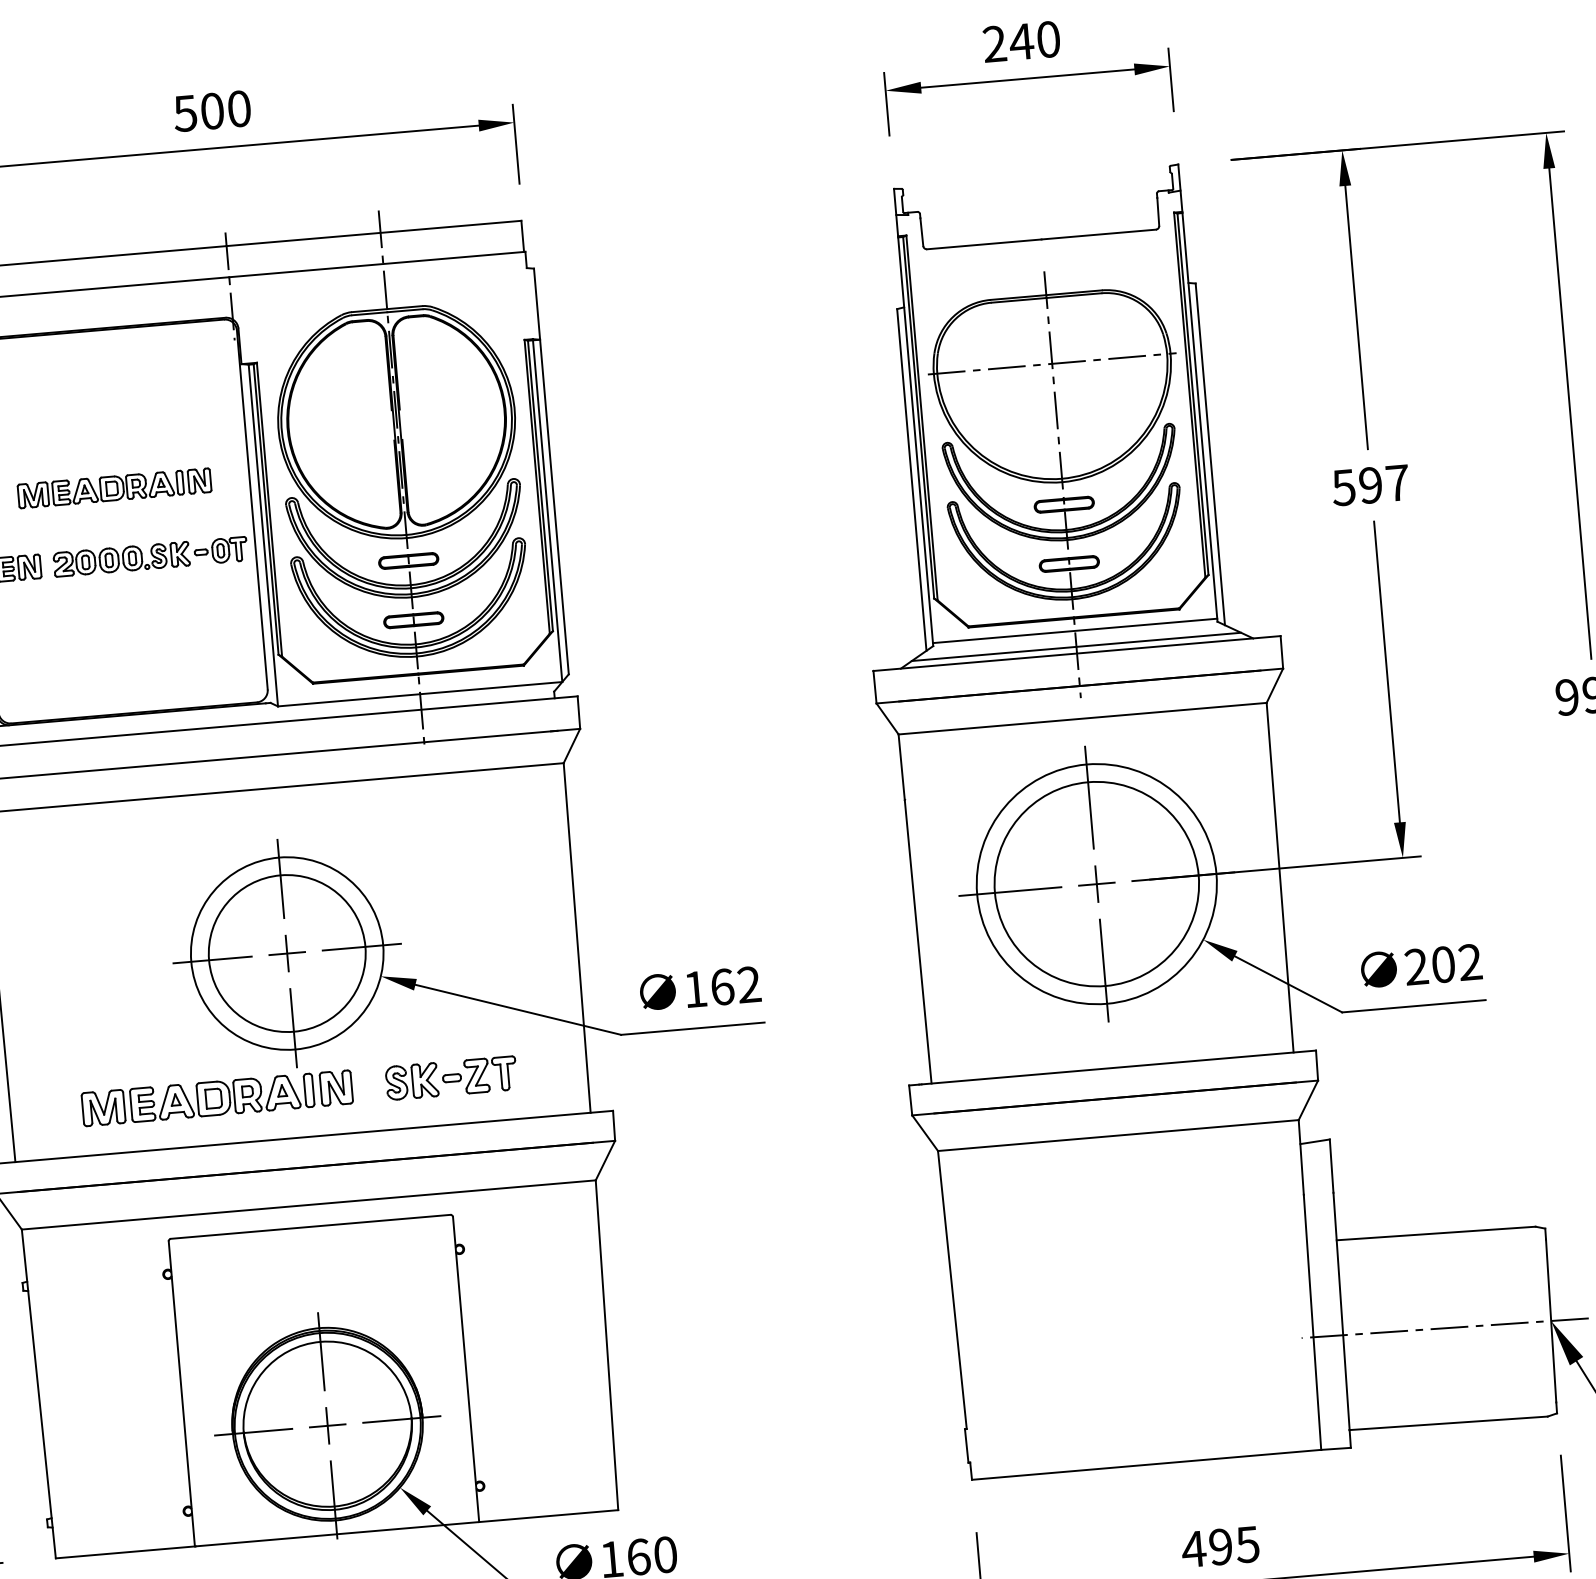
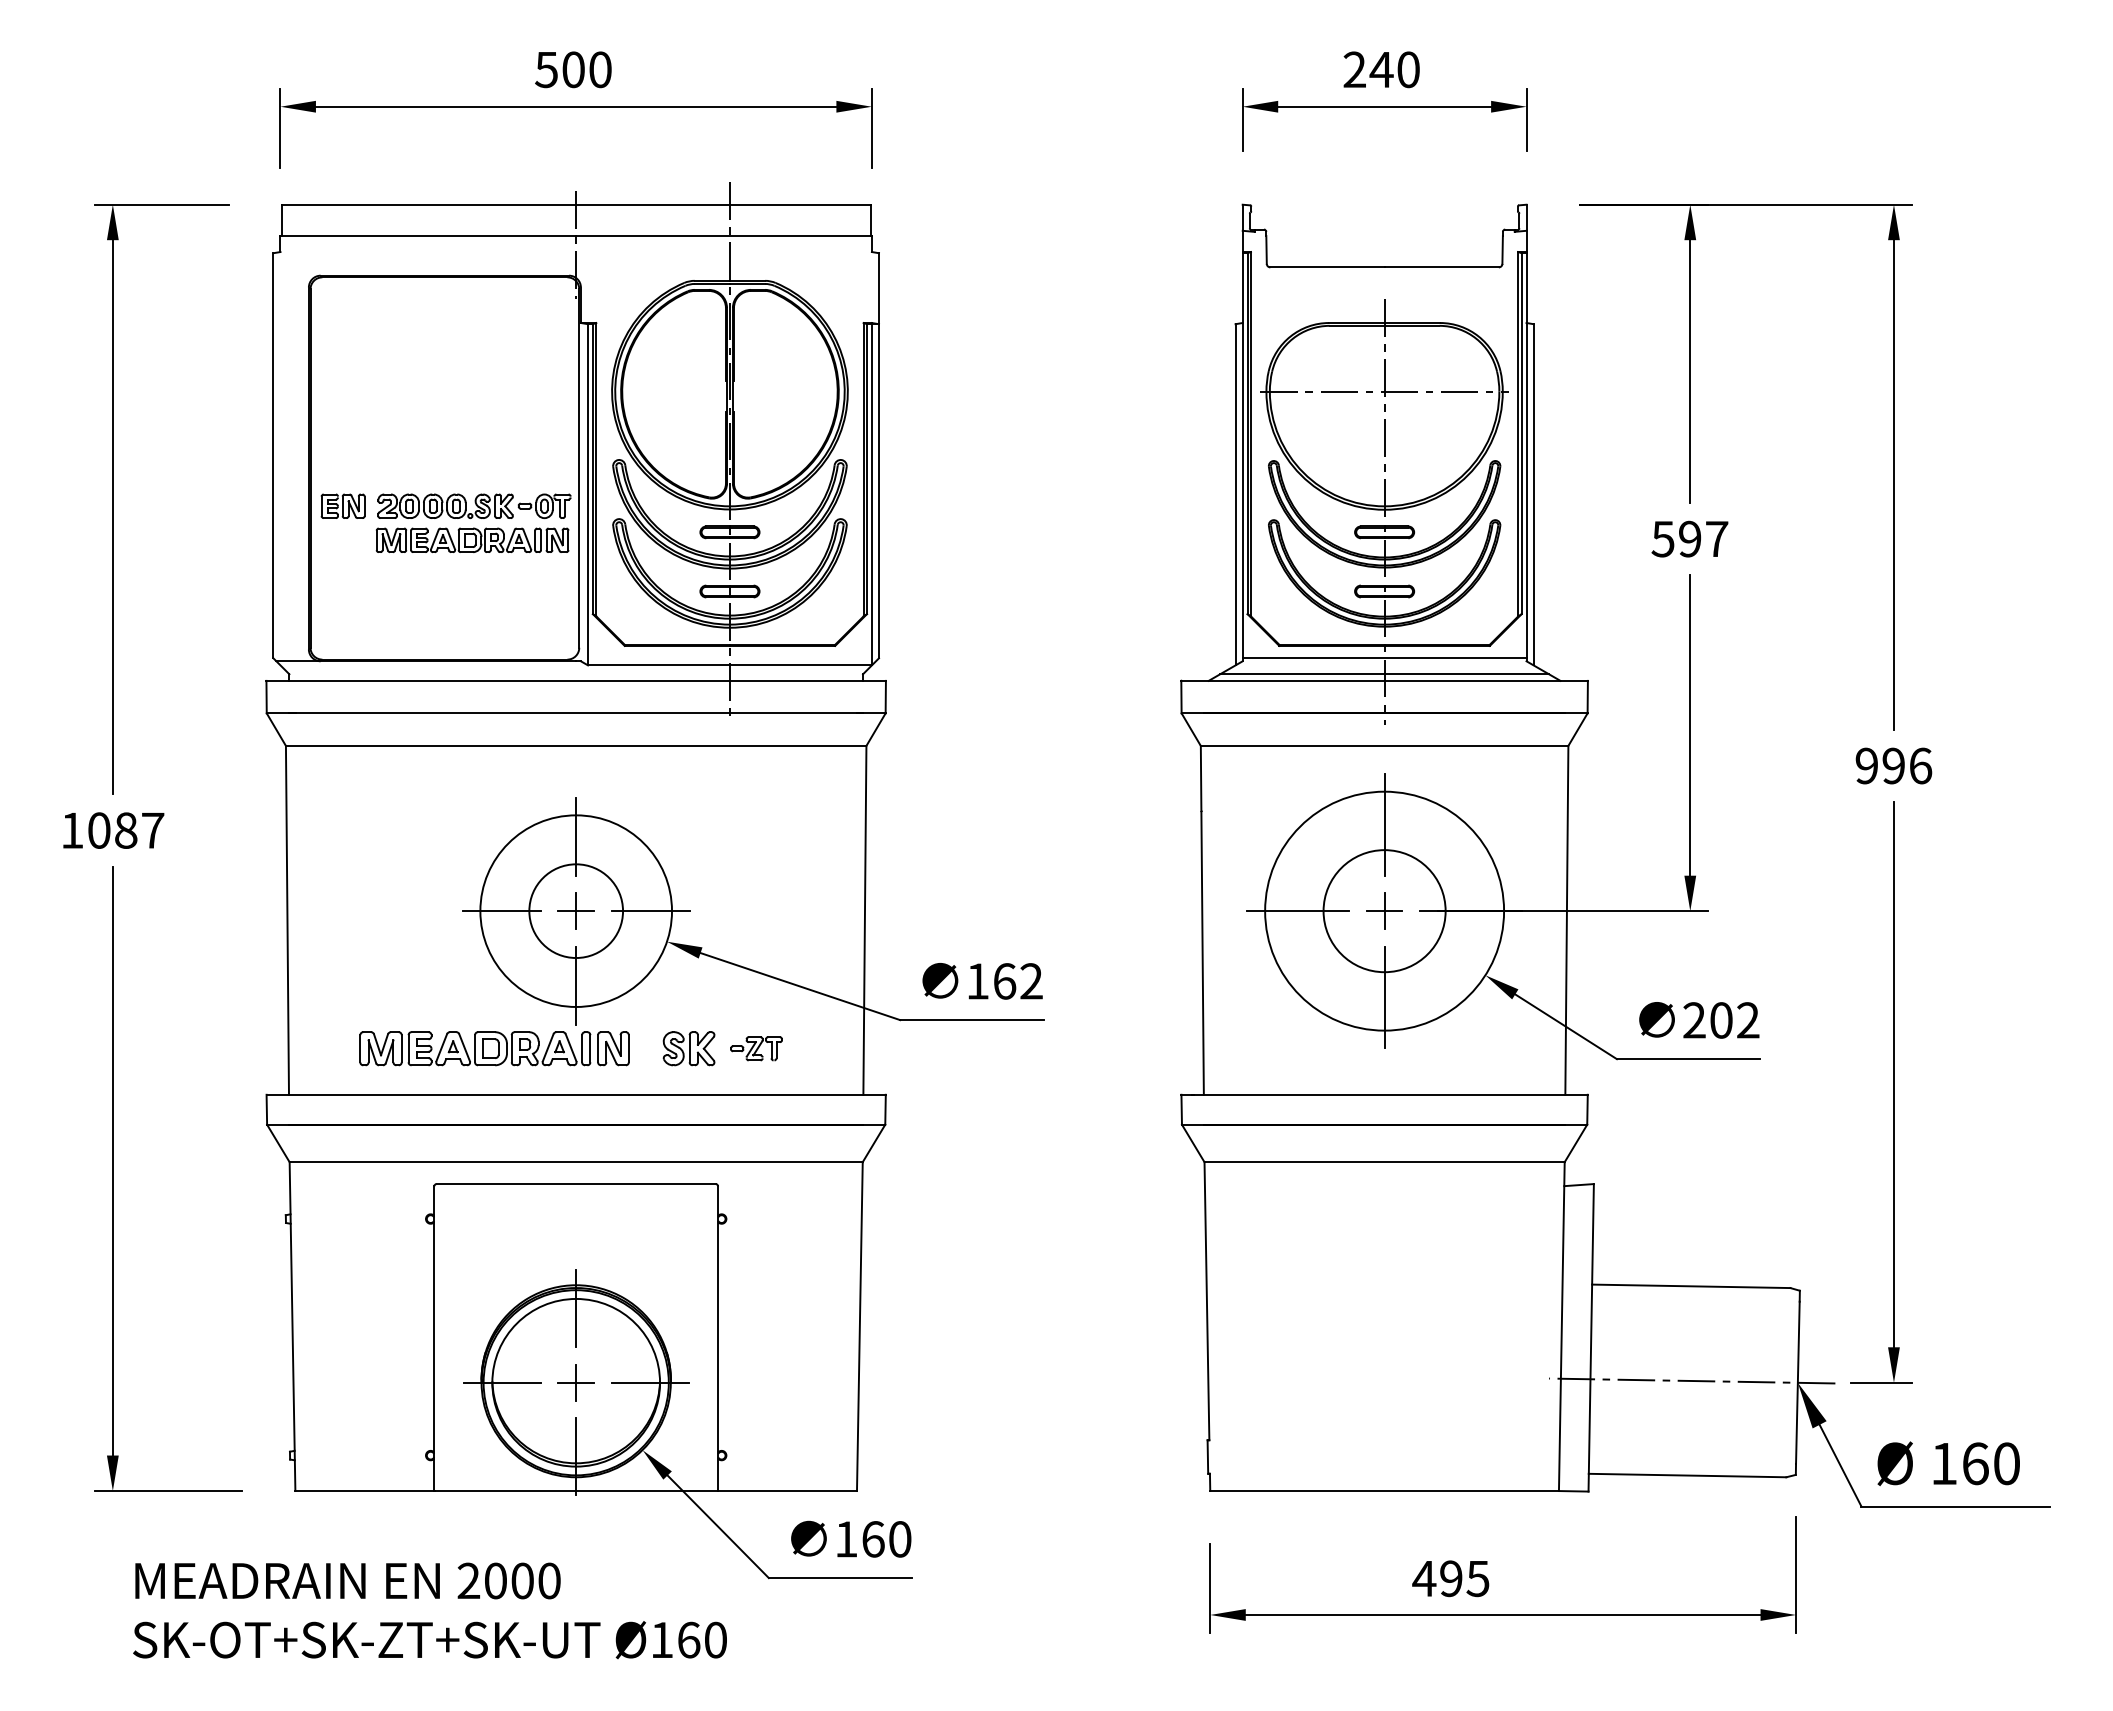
part: (114, 487) -> (472, 539), moved
circle: (1096, 883) -> (1384, 910), size x0.6
circle: (287, 953) -> (576, 911), size x0.6
part: (479, 1075) -> (756, 1048), size x0.7

